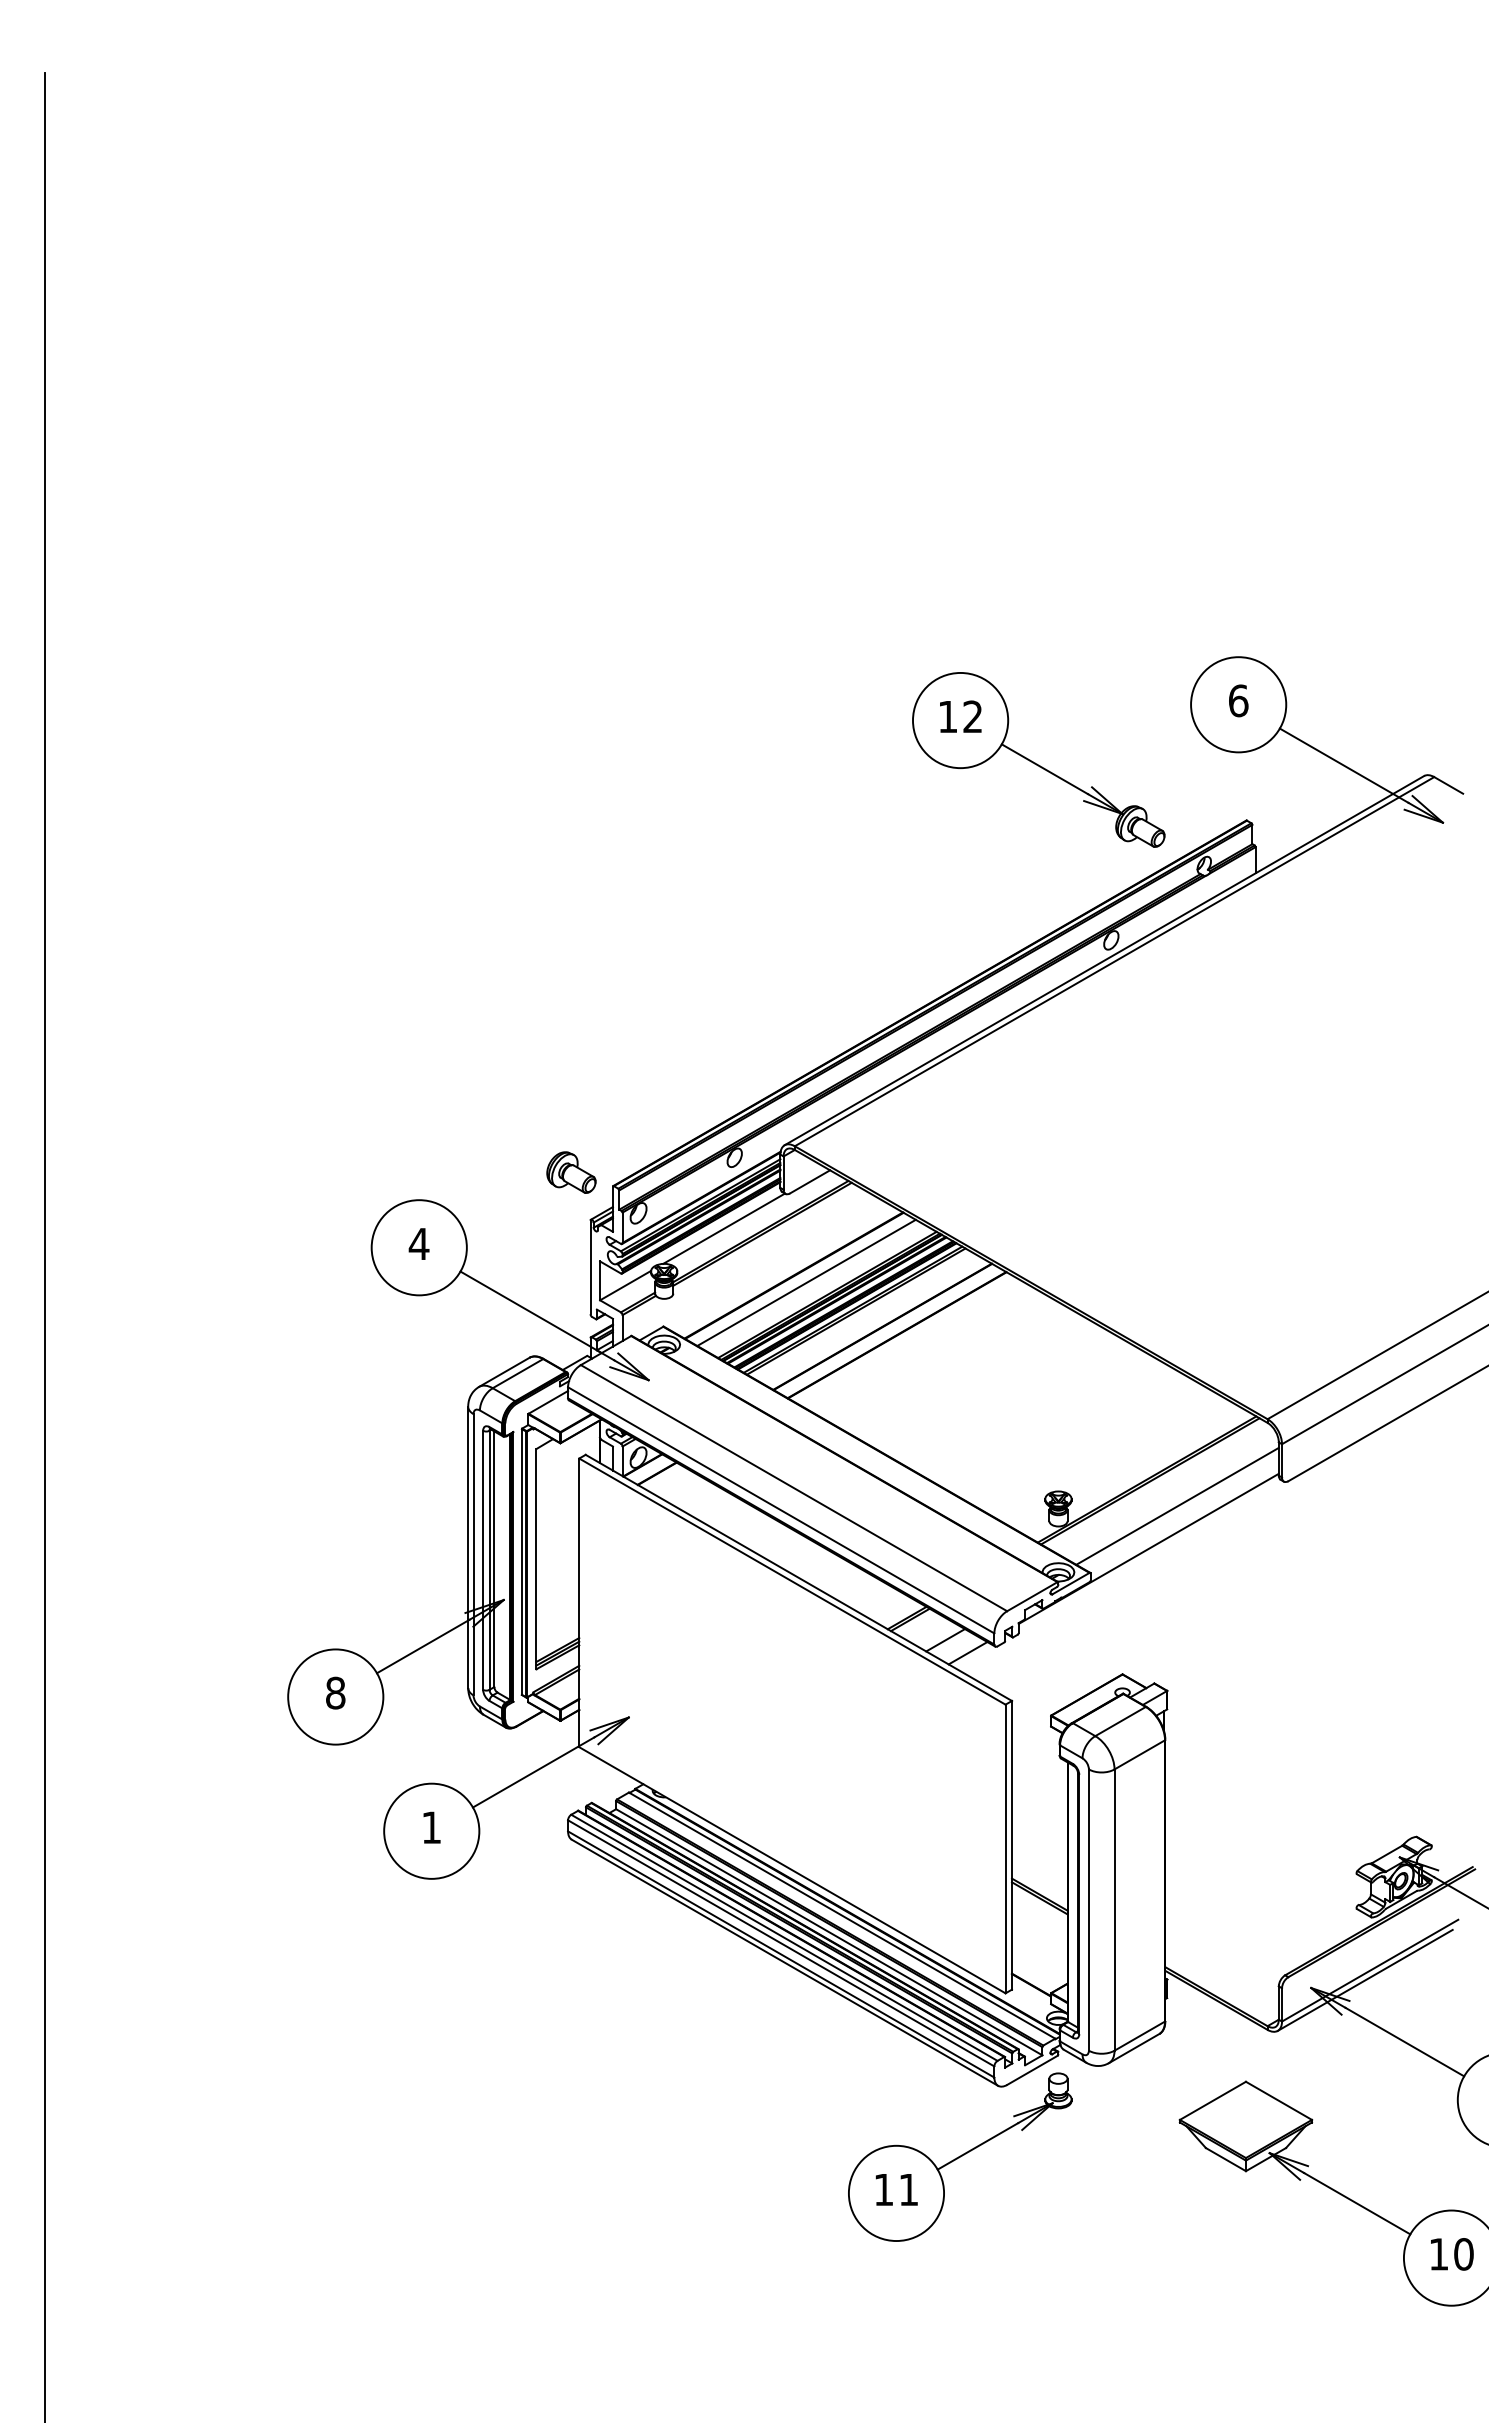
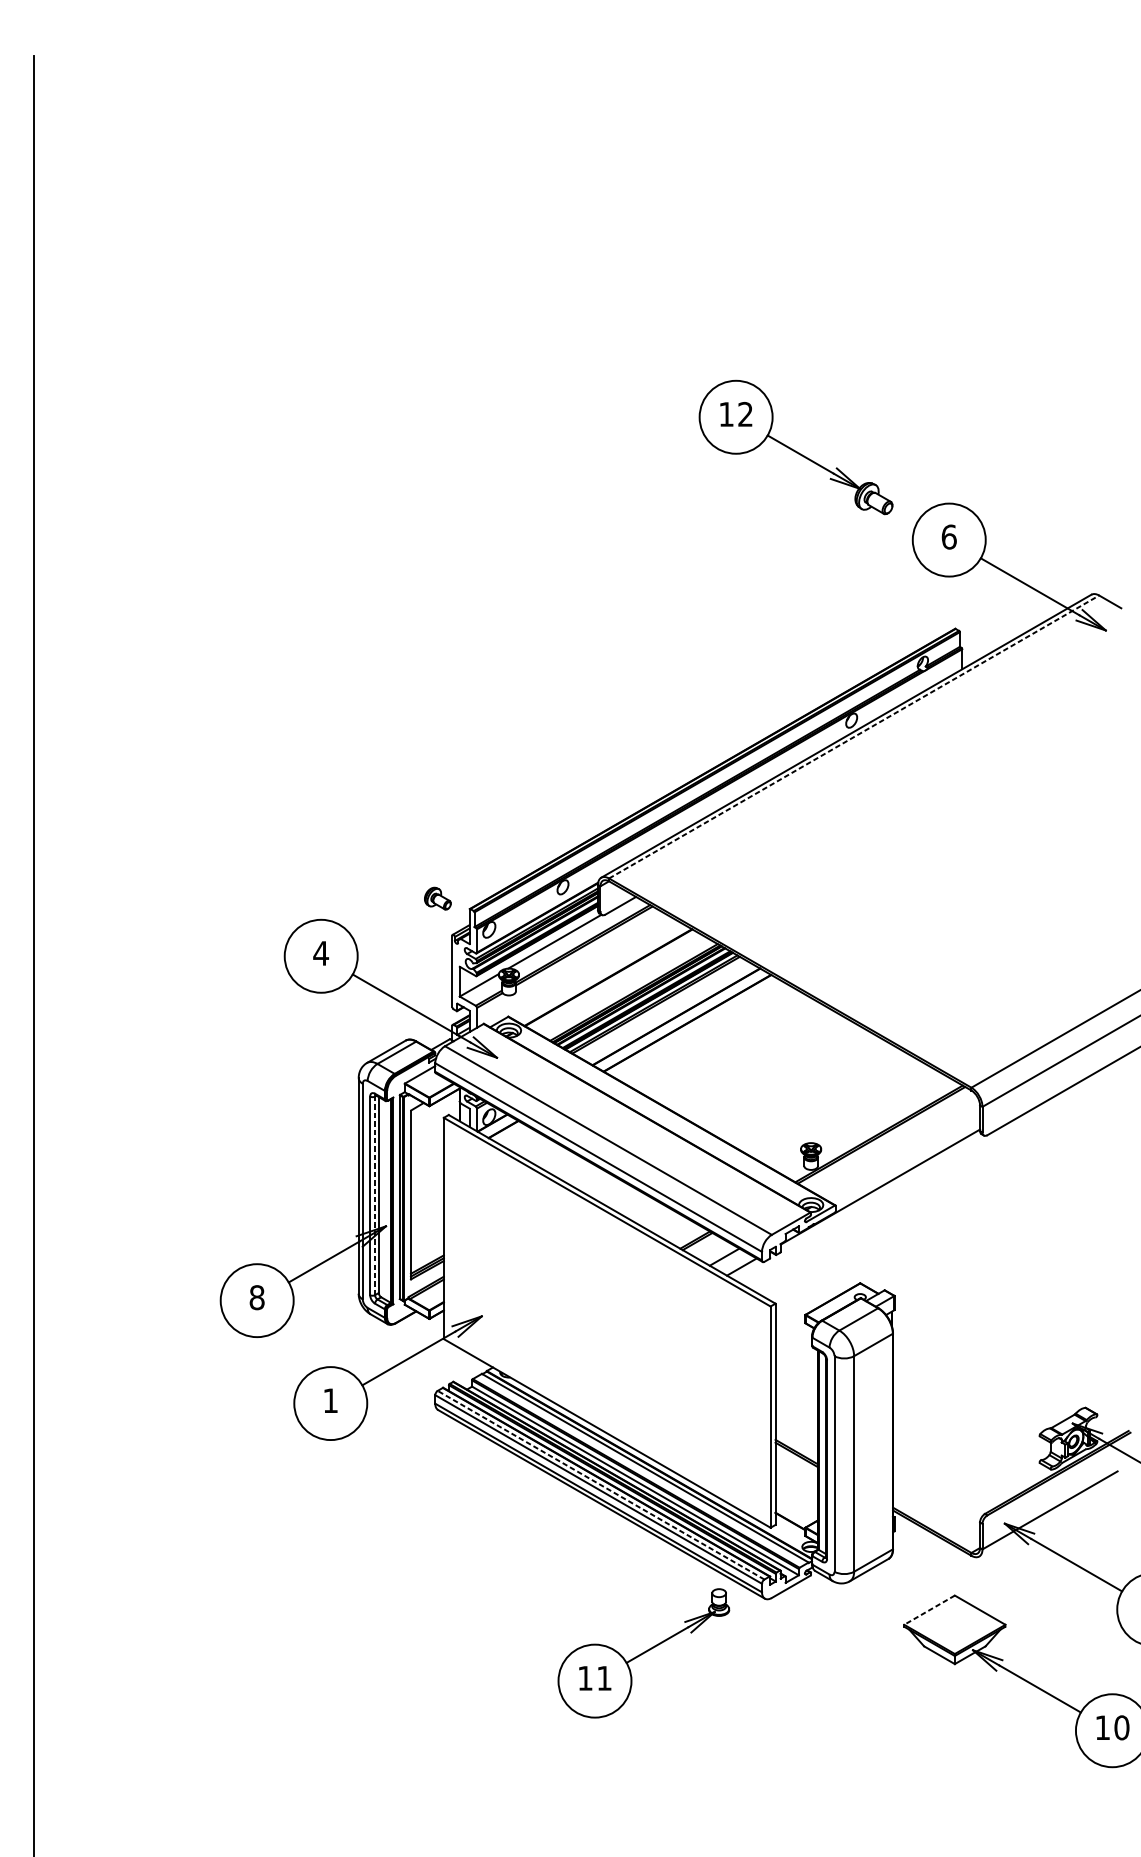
part: (1038, 759) -> (795, 447), moved
line: (1114, 961) -> (854, 736), solid -> dashed
part: (571, 1172) -> (437, 898), size x0.7
line: (806, 1282) -> (618, 982), removed
line: (1177, 1505) -> (902, 1153), removed
line: (489, 1560) -> (375, 1196), solid -> dashed
line: (783, 1937) -> (600, 1484), solid -> dashed
line: (1364, 1979) -> (1045, 1517), removed
line: (1212, 2101) -> (929, 1610), solid -> dashed
part: (960, 2156) -> (644, 1652), moved

